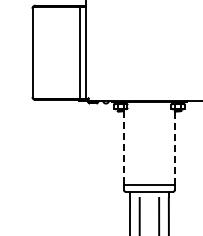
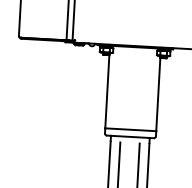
line: (123, 147) -> (106, 91), dashed -> solid
line: (174, 148) -> (157, 94), dashed -> solid

